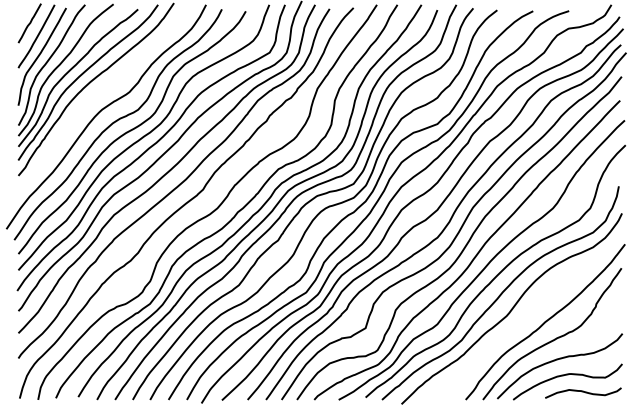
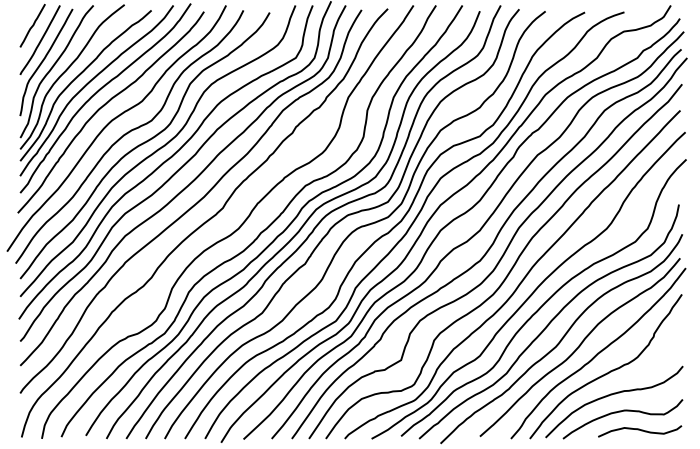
curve: (95, 96) -> (104, 106), added
curve: (528, 316) -> (579, 347), added

